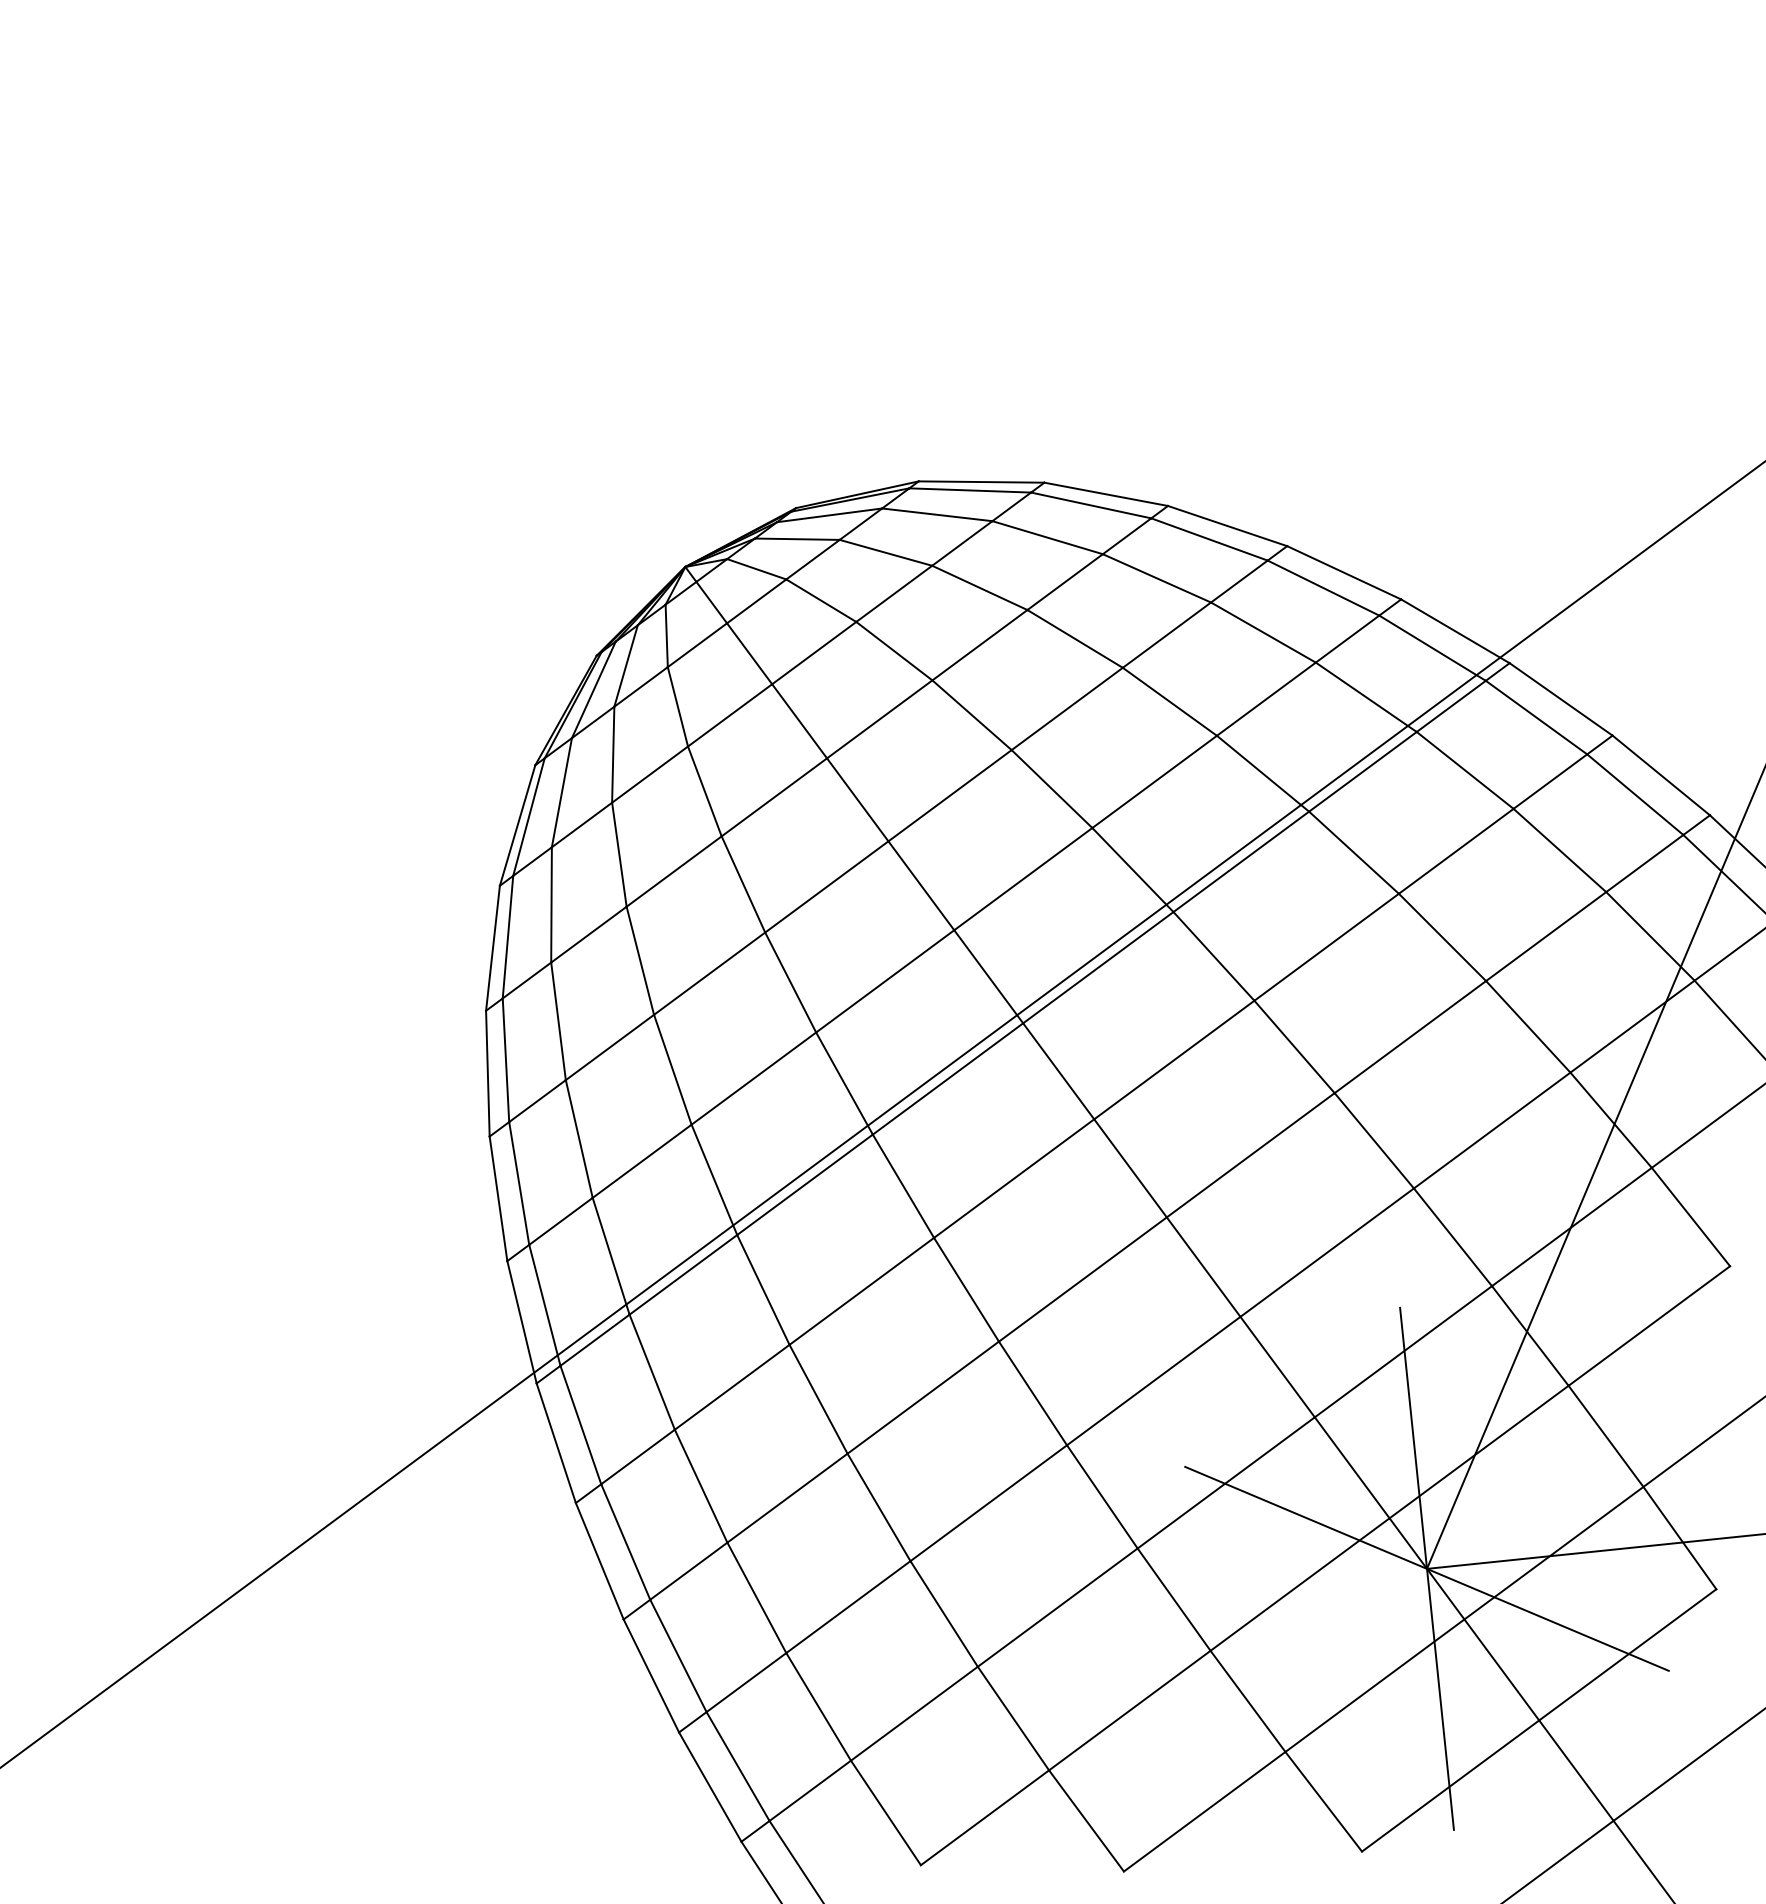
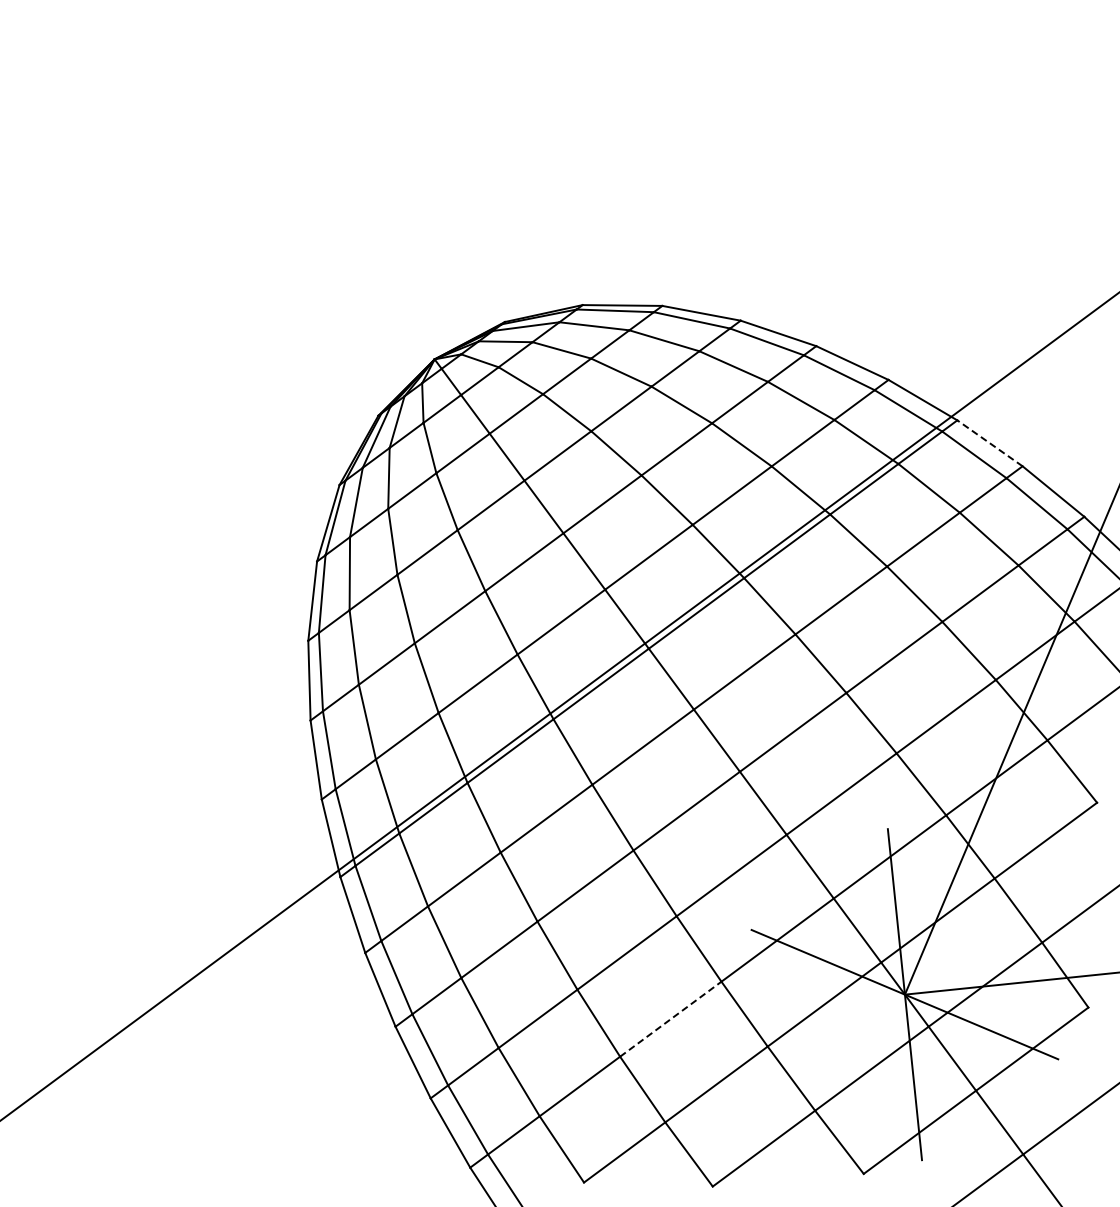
line: (1560, 699) -> (989, 443), solid -> dashed
line: (1058, 1606) -> (671, 1018), solid -> dashed

